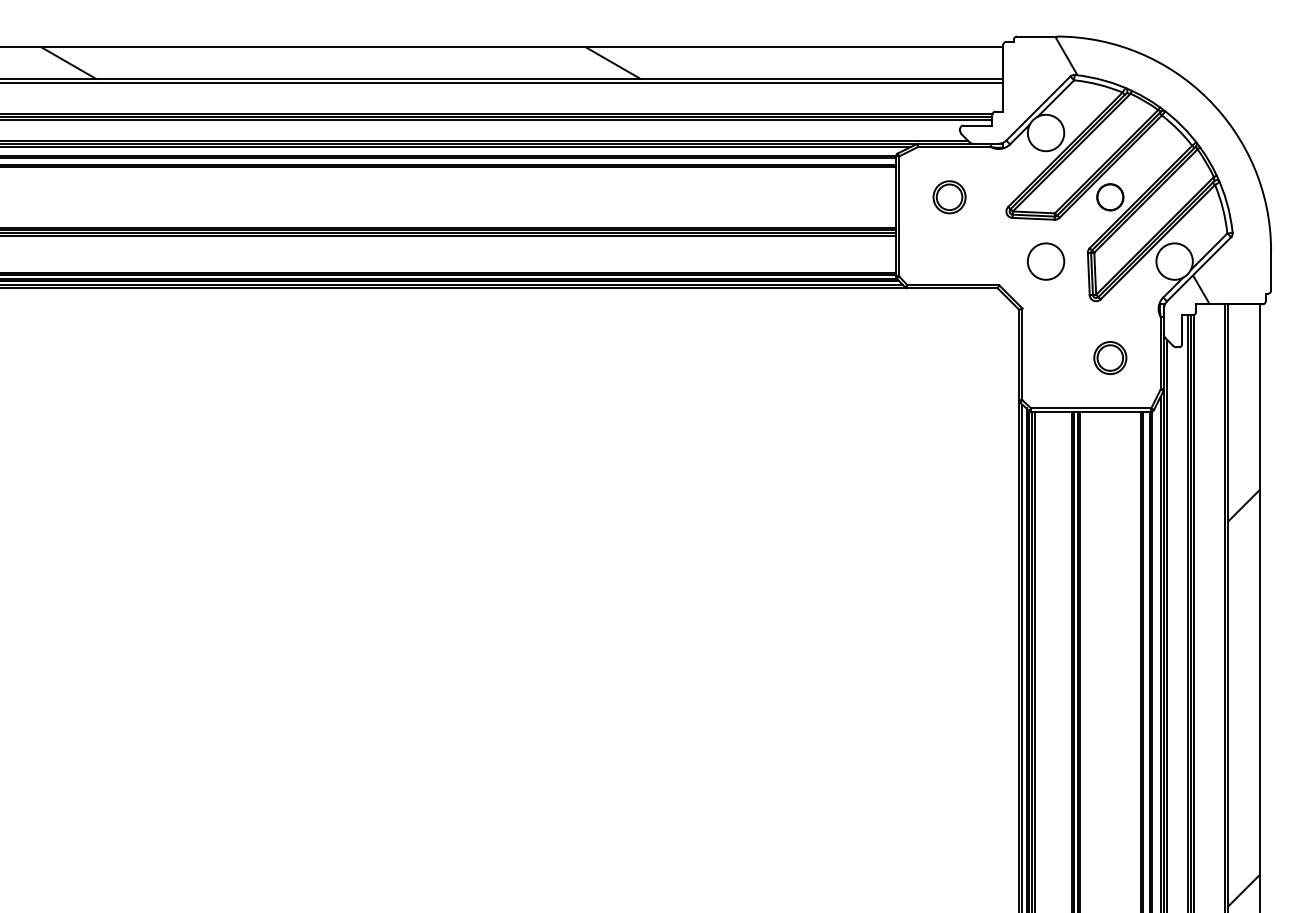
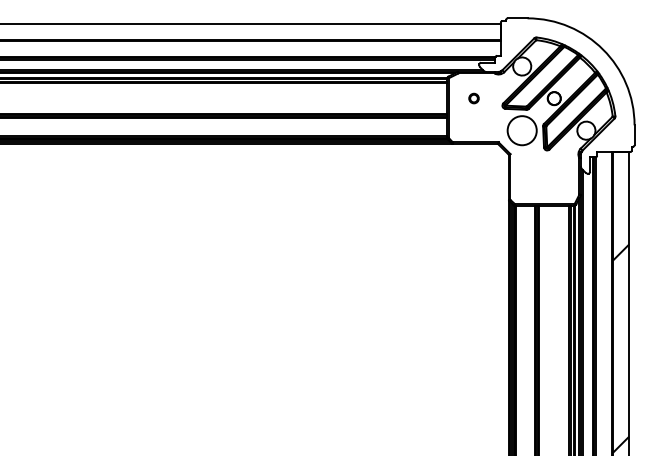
hatch: (341, 62) -> (170, 31), removed
hatch: (1130, 171) -> (564, 85), removed
circle: (948, 197) -> (473, 98), size x0.6
circle: (1046, 261) -> (522, 130), size x1.6
circle: (1110, 357) -> (554, 178), removed

